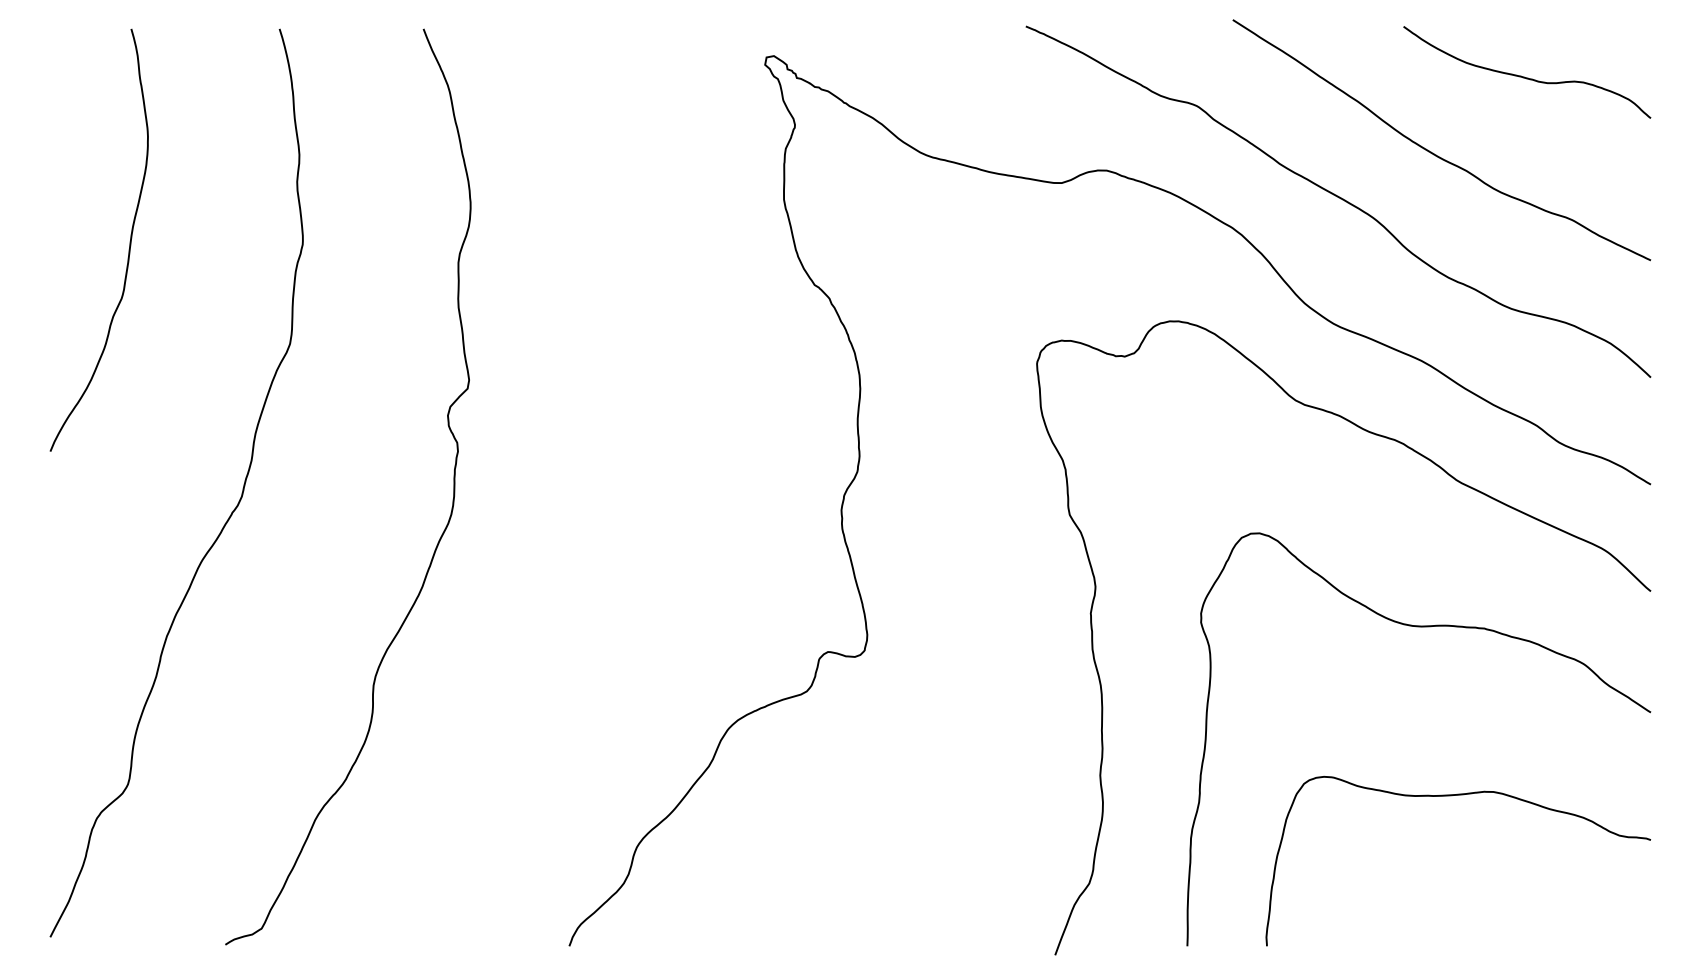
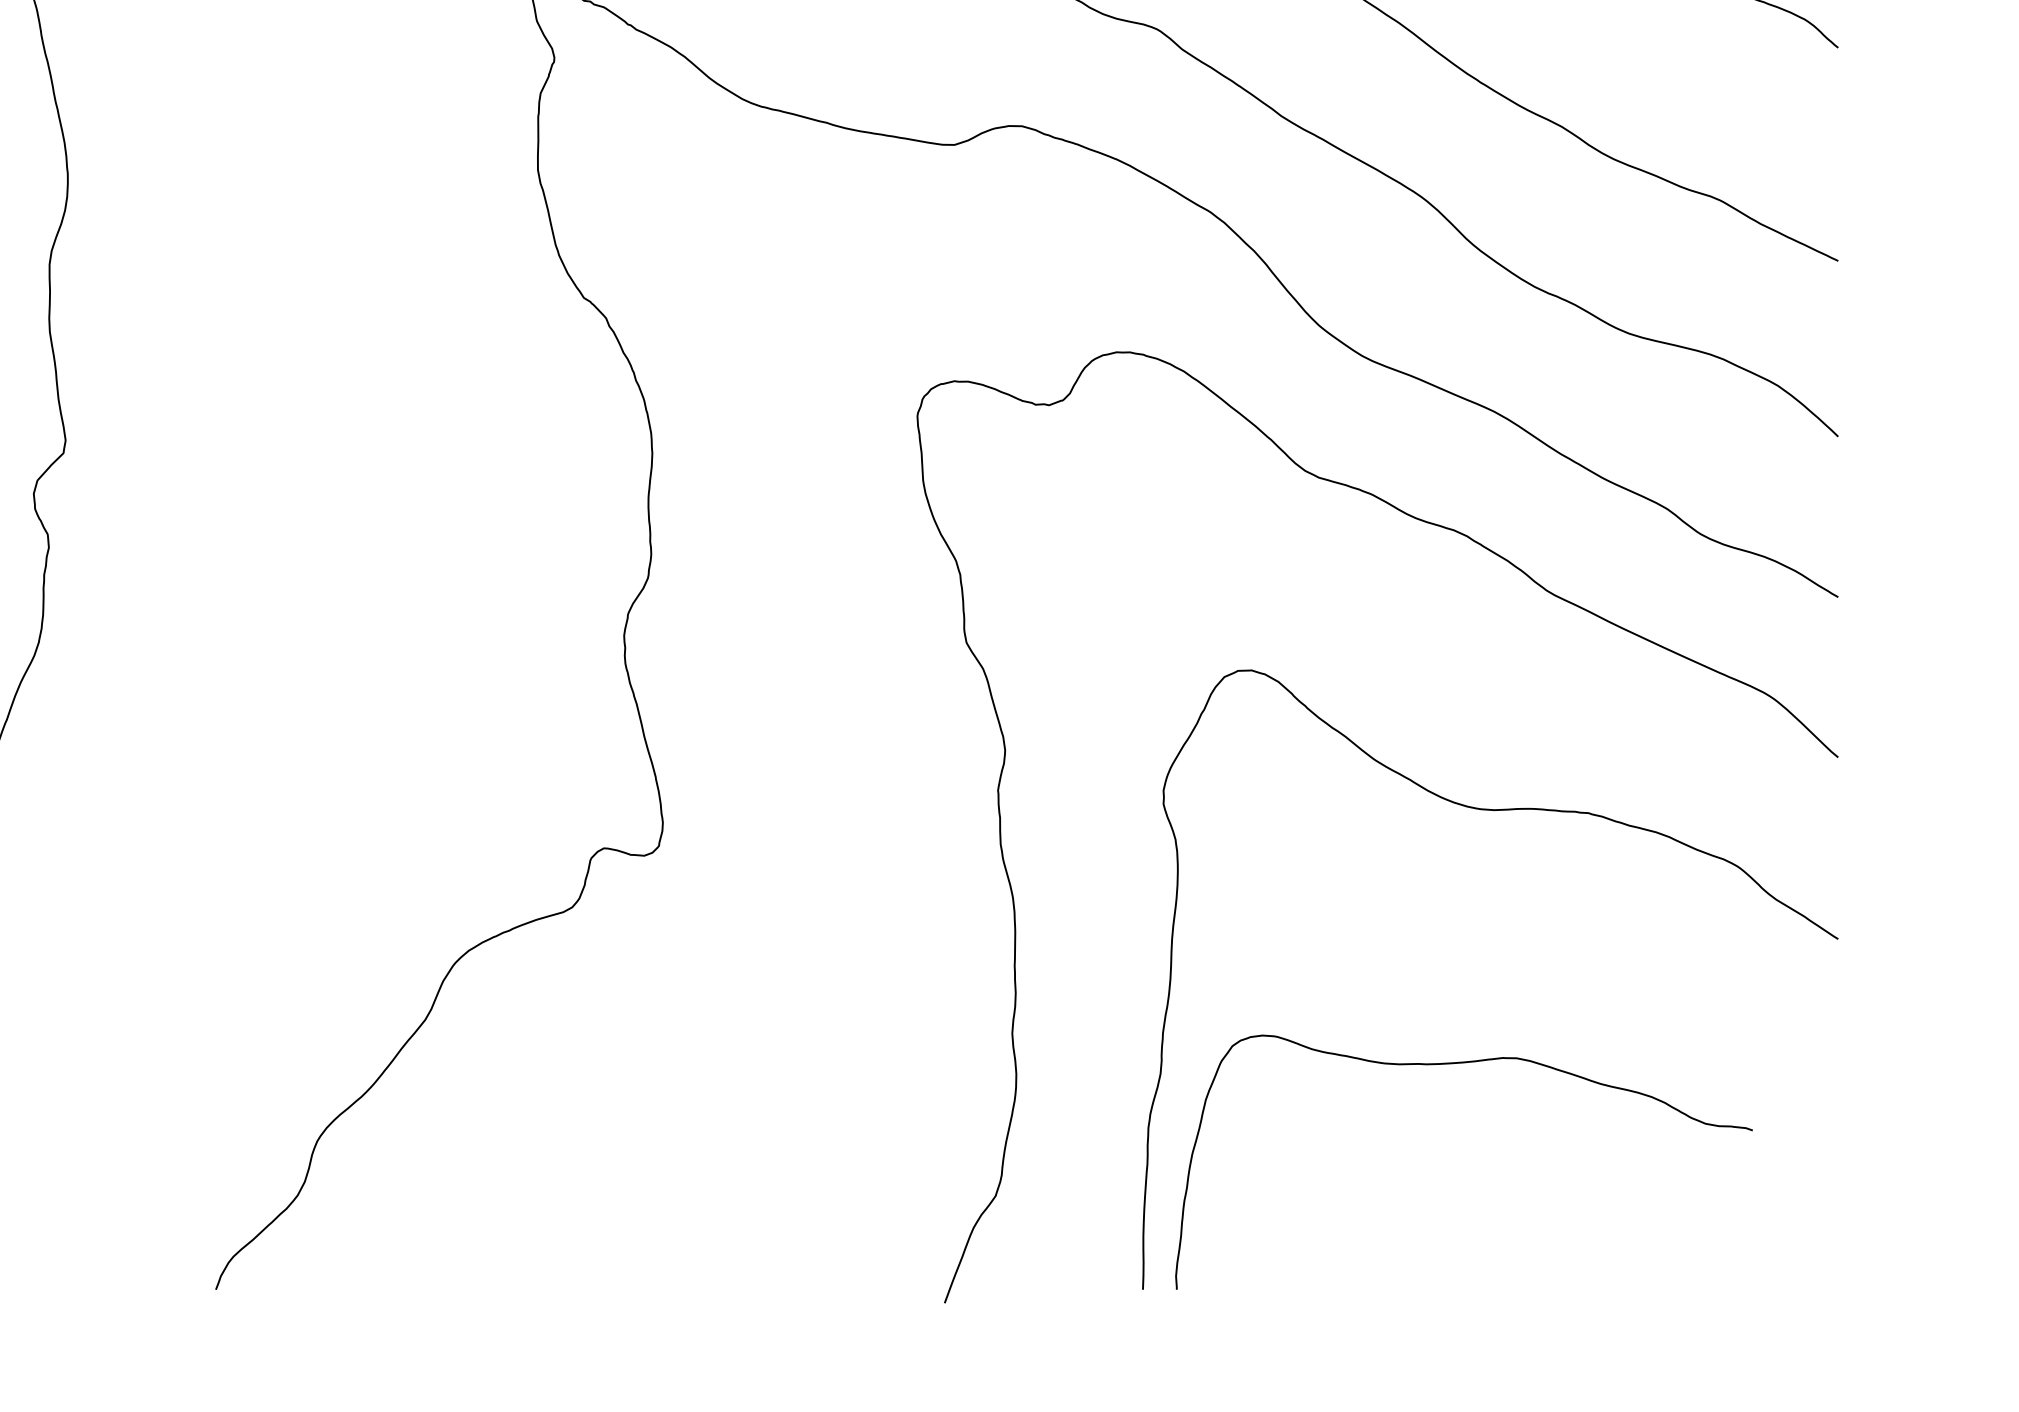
curve: (1451, 796) -> (1453, 1065), moved

